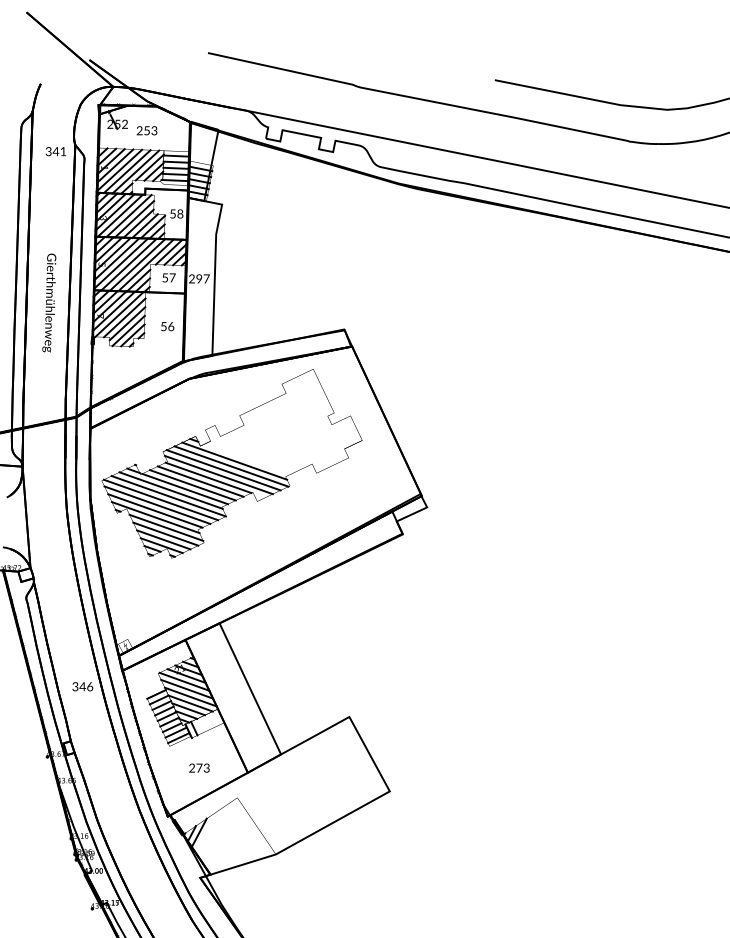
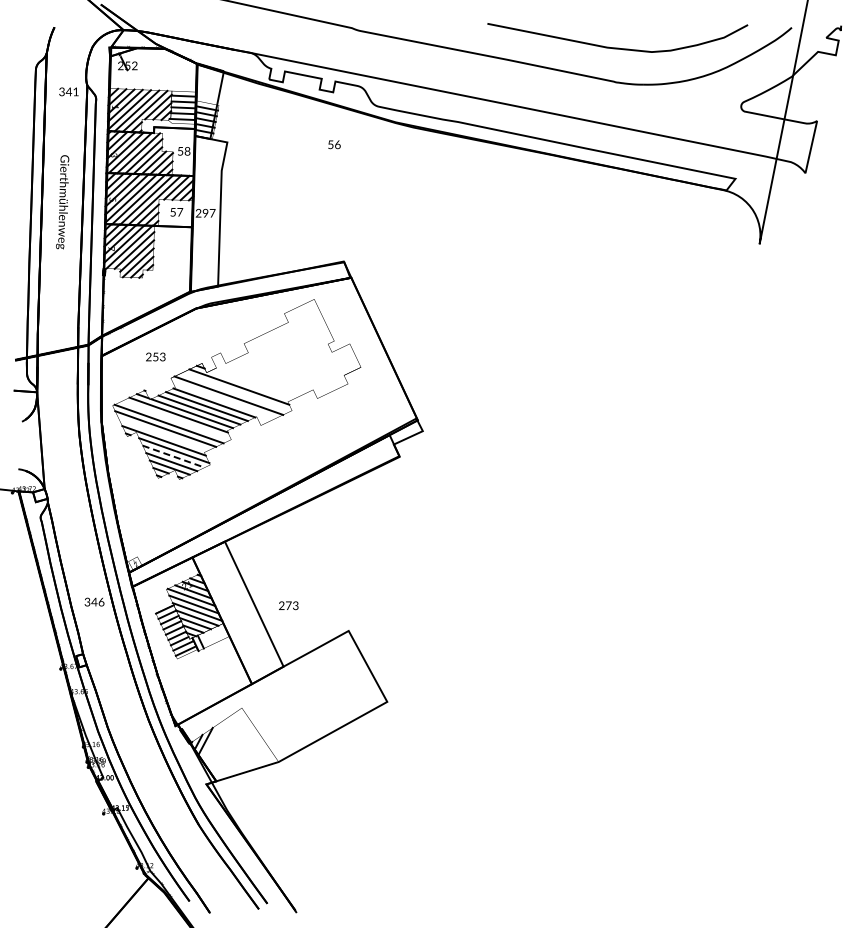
text: (146, 130) -> (155, 356), moved
text: (49, 303) -> (62, 202), moved
text: (167, 326) -> (334, 144), moved
line: (231, 465) -> (236, 391), removed
line: (218, 475) -> (223, 400), removed
line: (168, 496) -> (176, 420), removed
line: (155, 510) -> (163, 434), removed
line: (165, 534) -> (173, 456), solid -> dashed
text: (199, 767) -> (288, 605), moved

